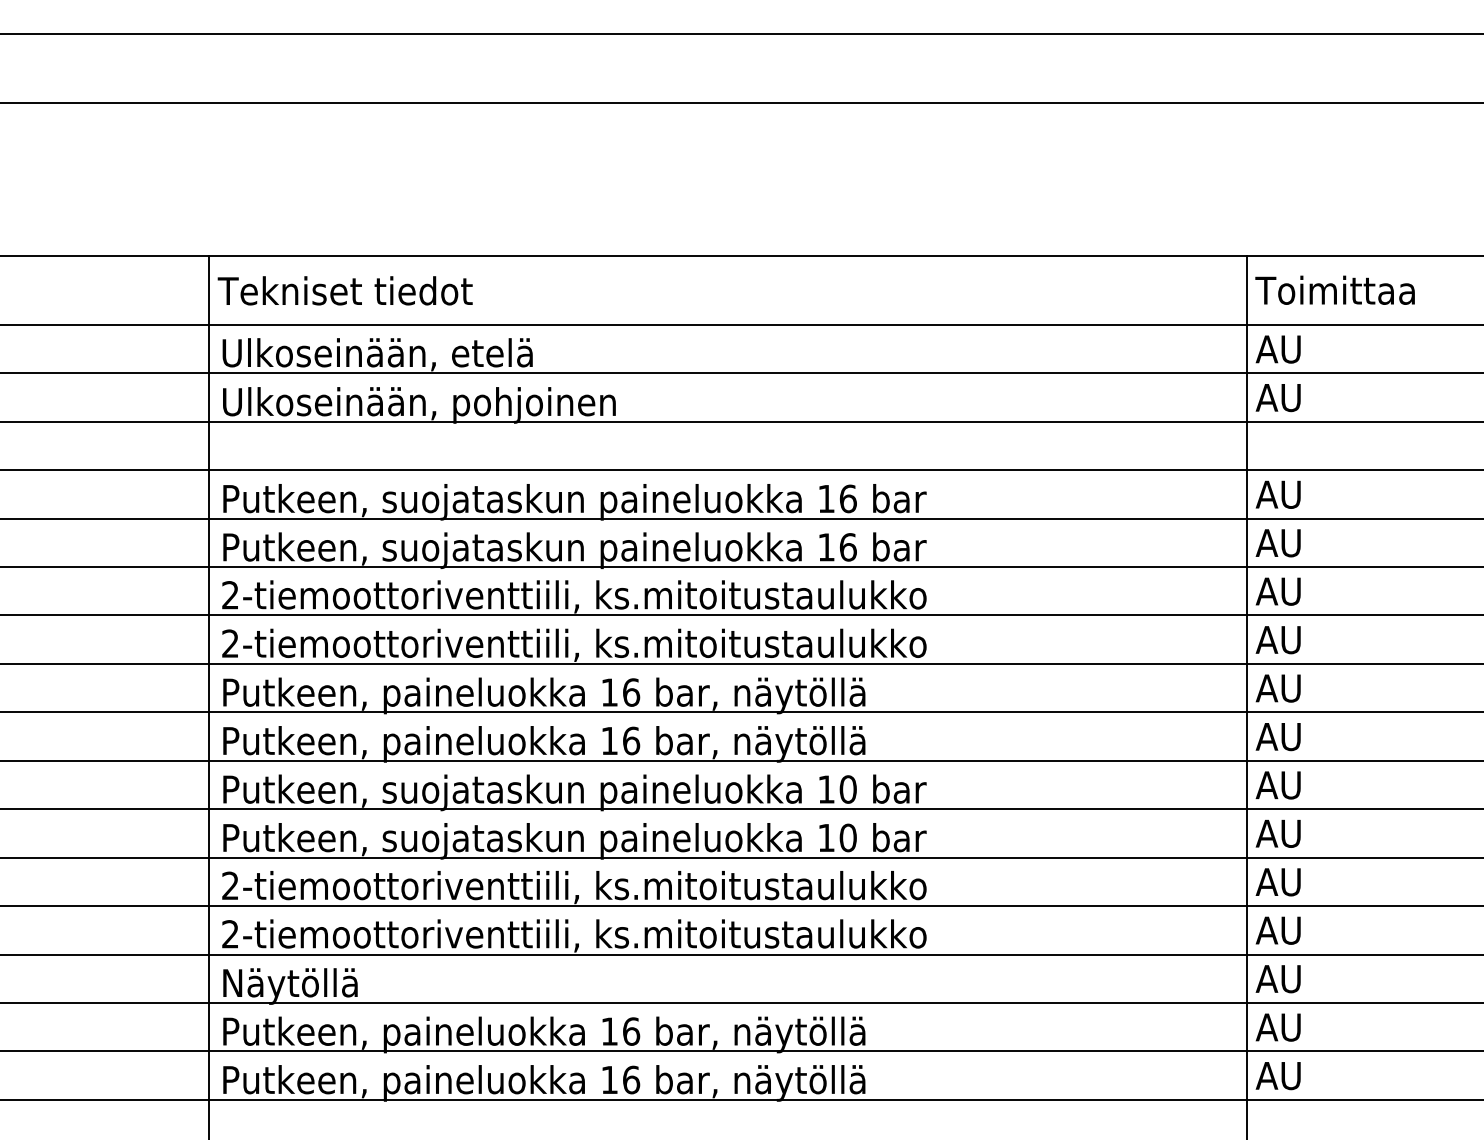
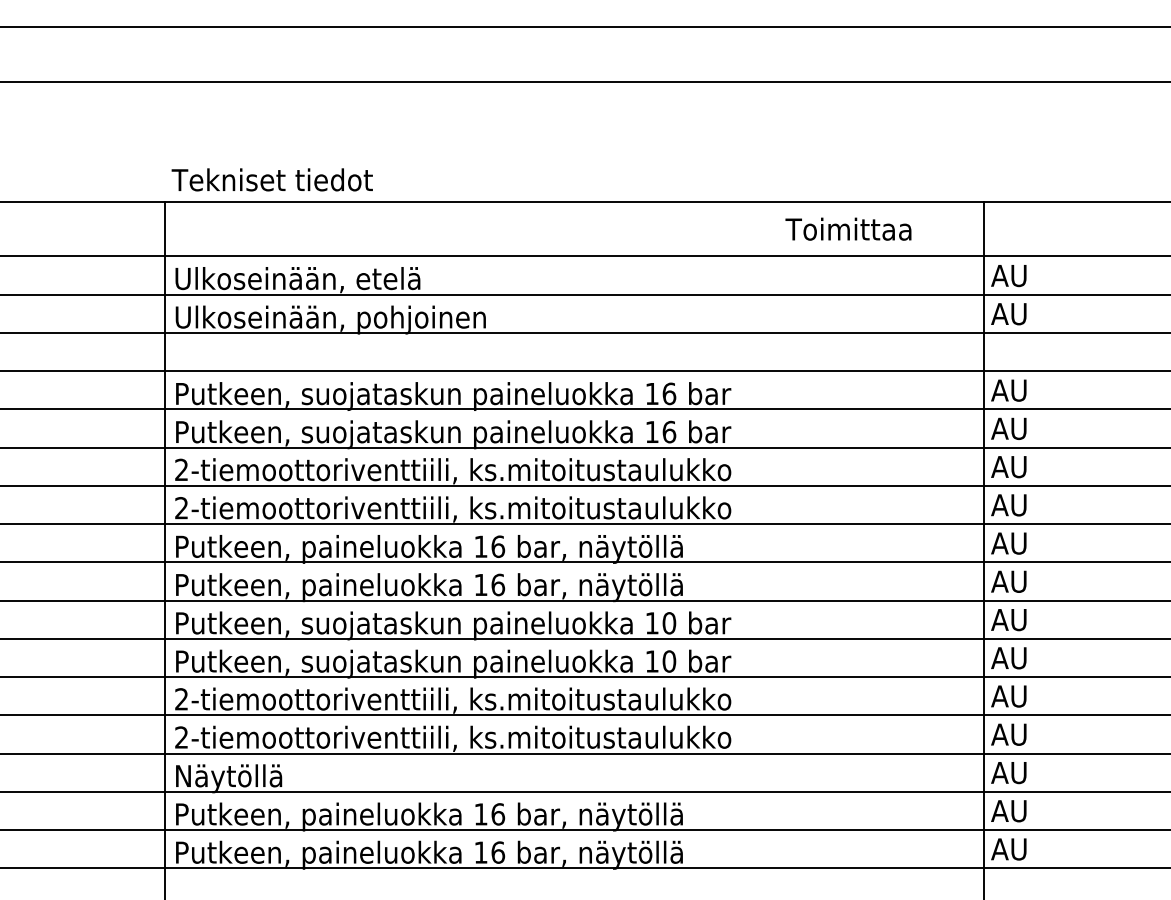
text: (1334, 289) -> (847, 228), moved
text: (344, 290) -> (271, 179), moved

